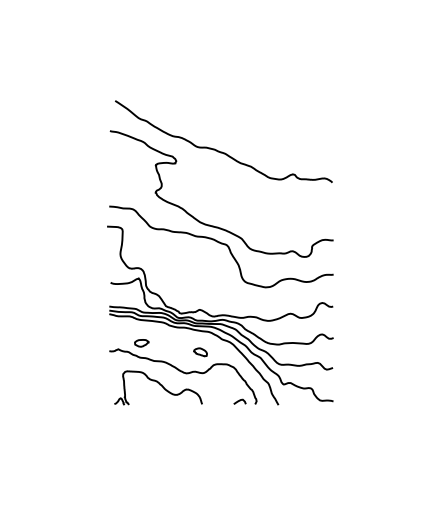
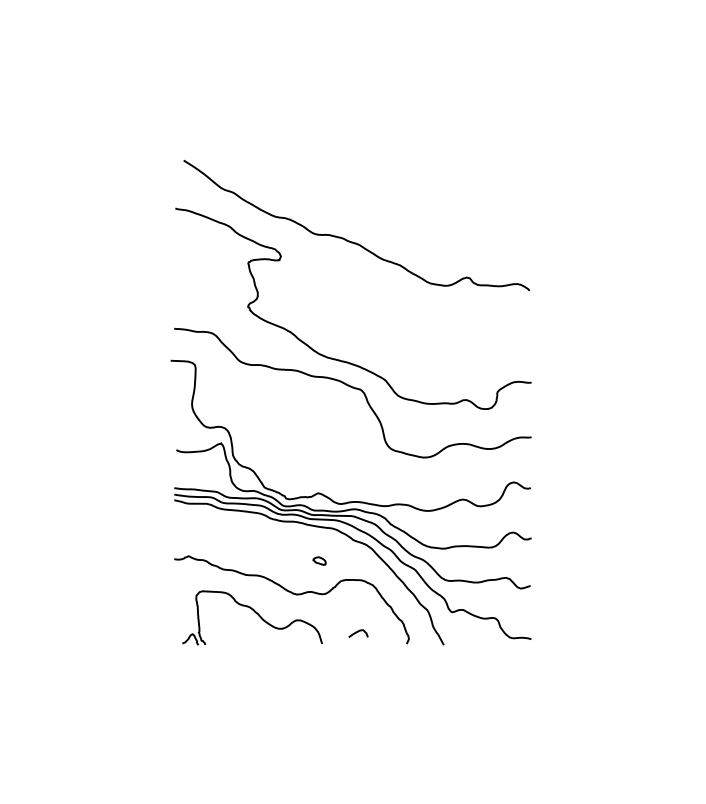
part: (141, 343) -> (225, 546), removed
part: (200, 352) -> (319, 561), size x0.6
curve: (239, 401) -> (357, 632), moved

